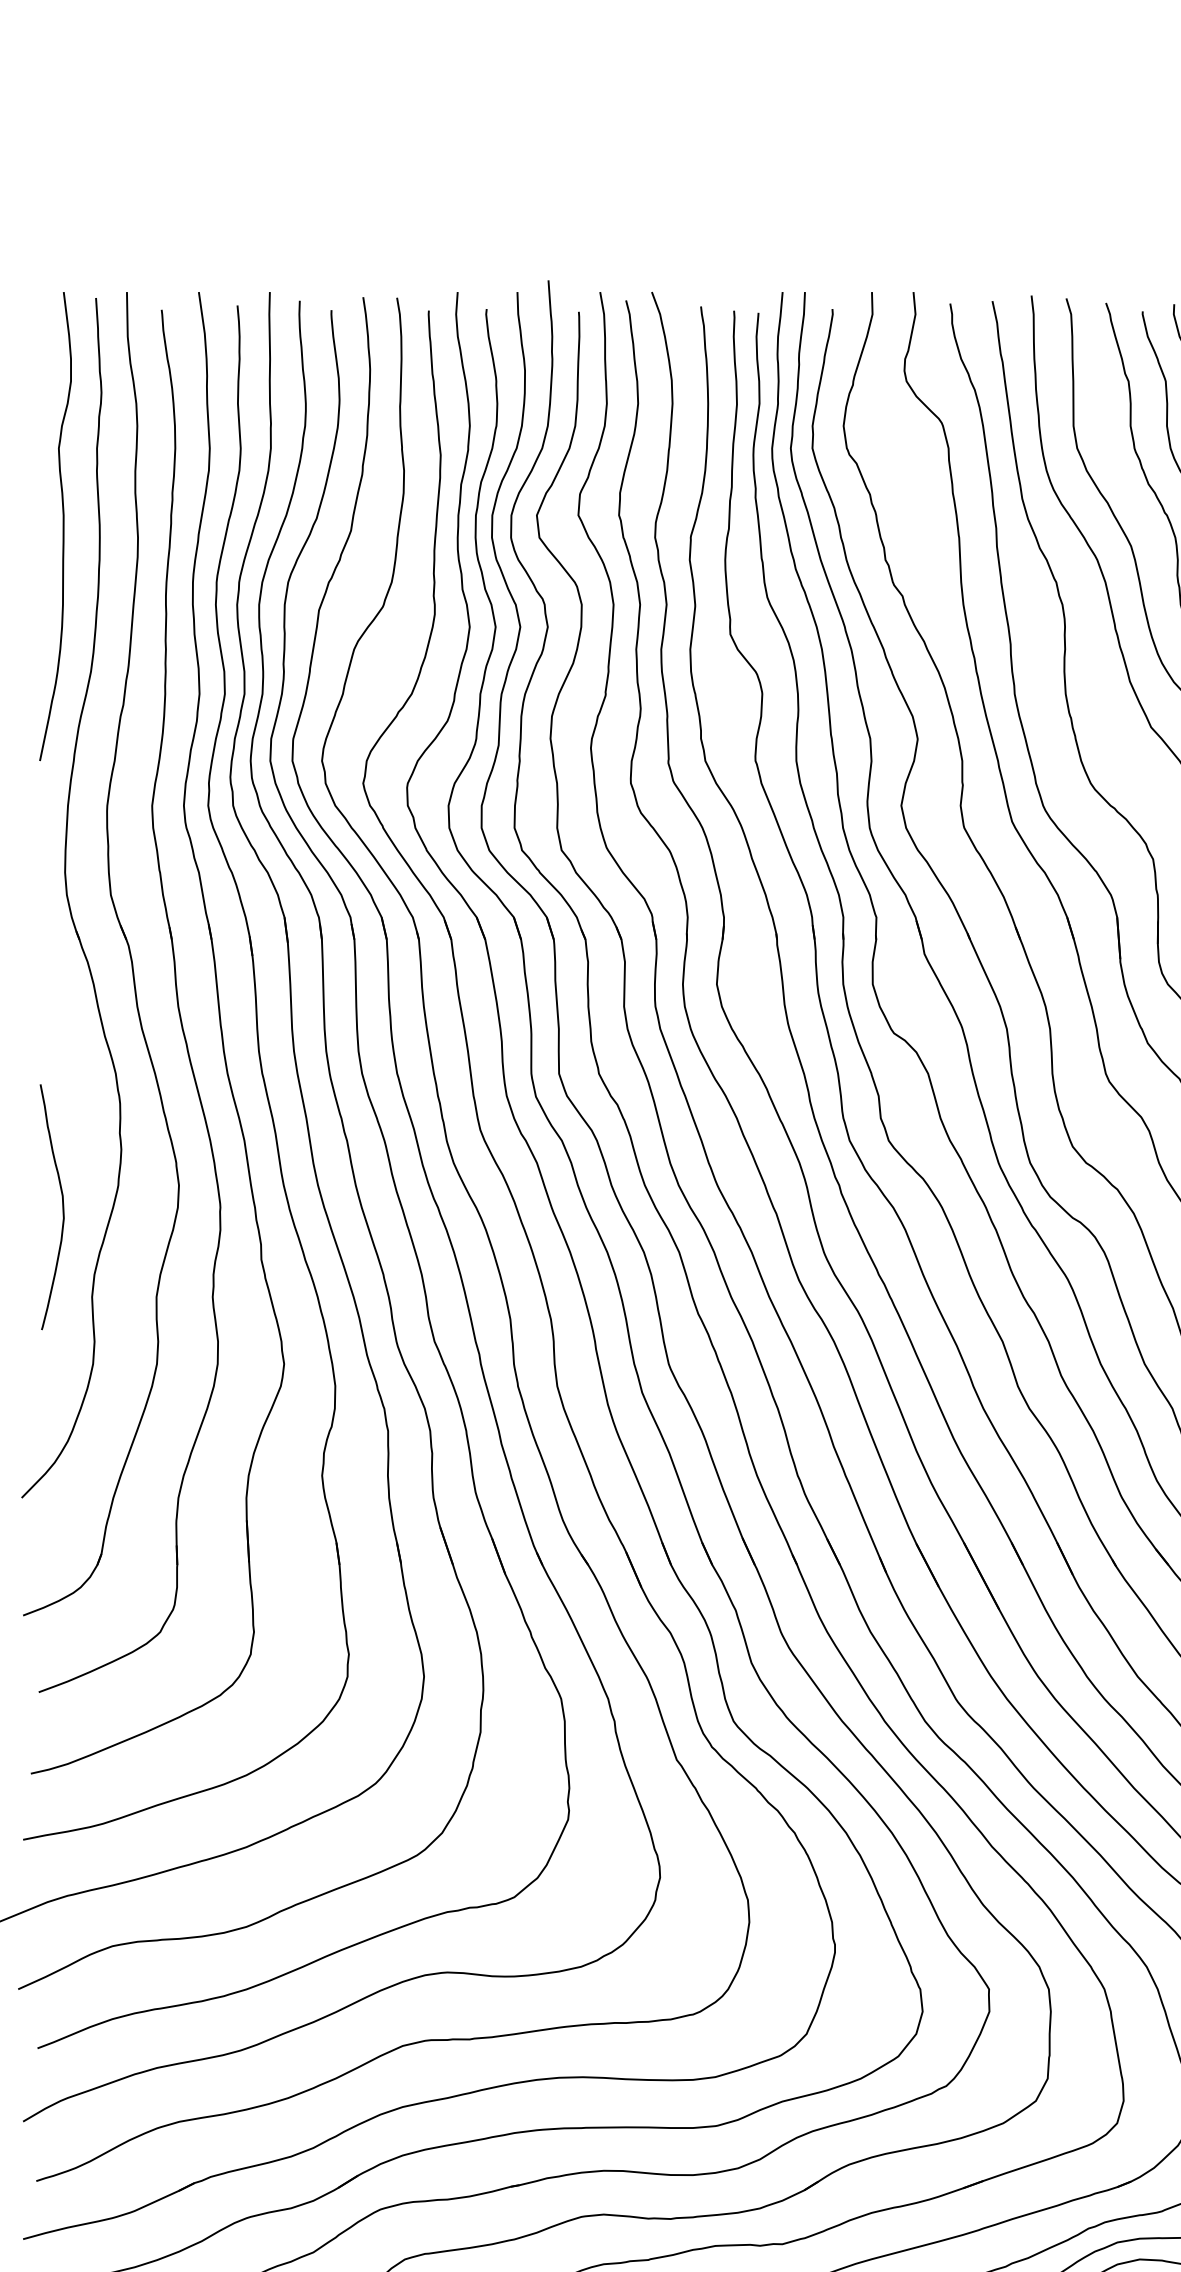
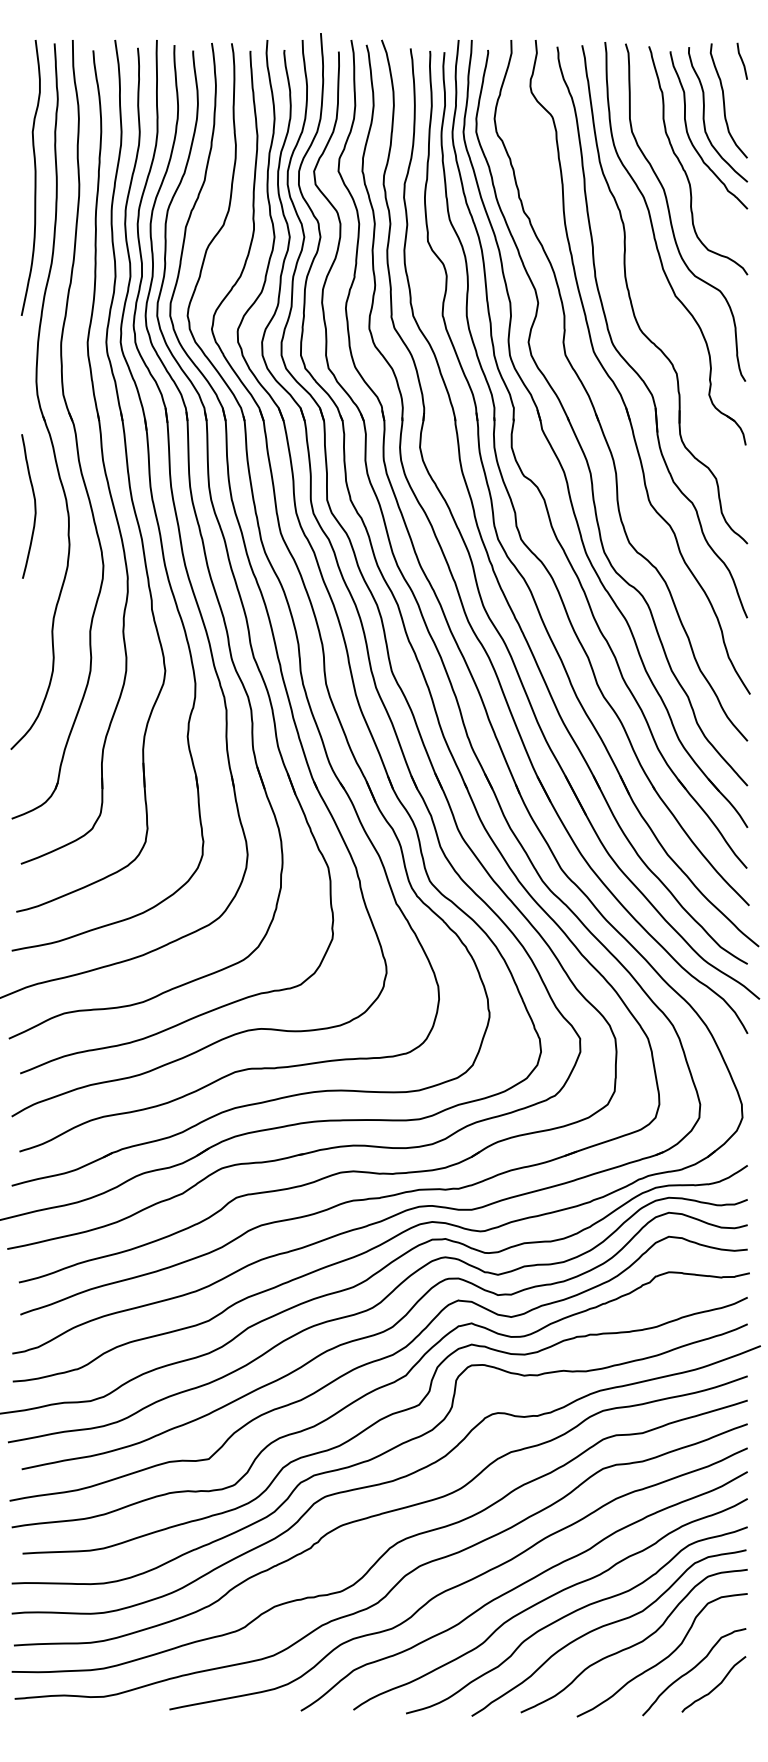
curve: (61, 1207) -> (34, 506), moved

